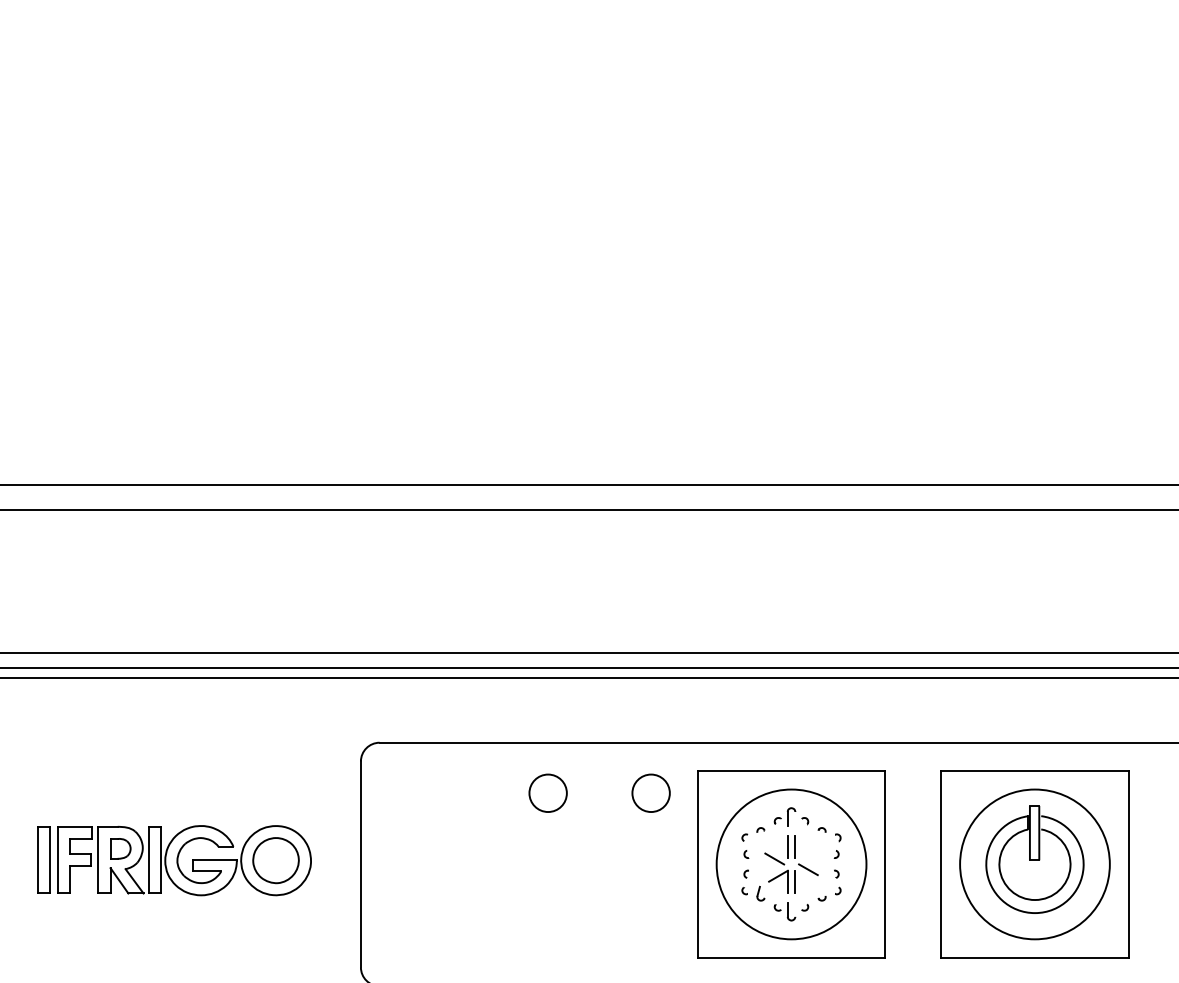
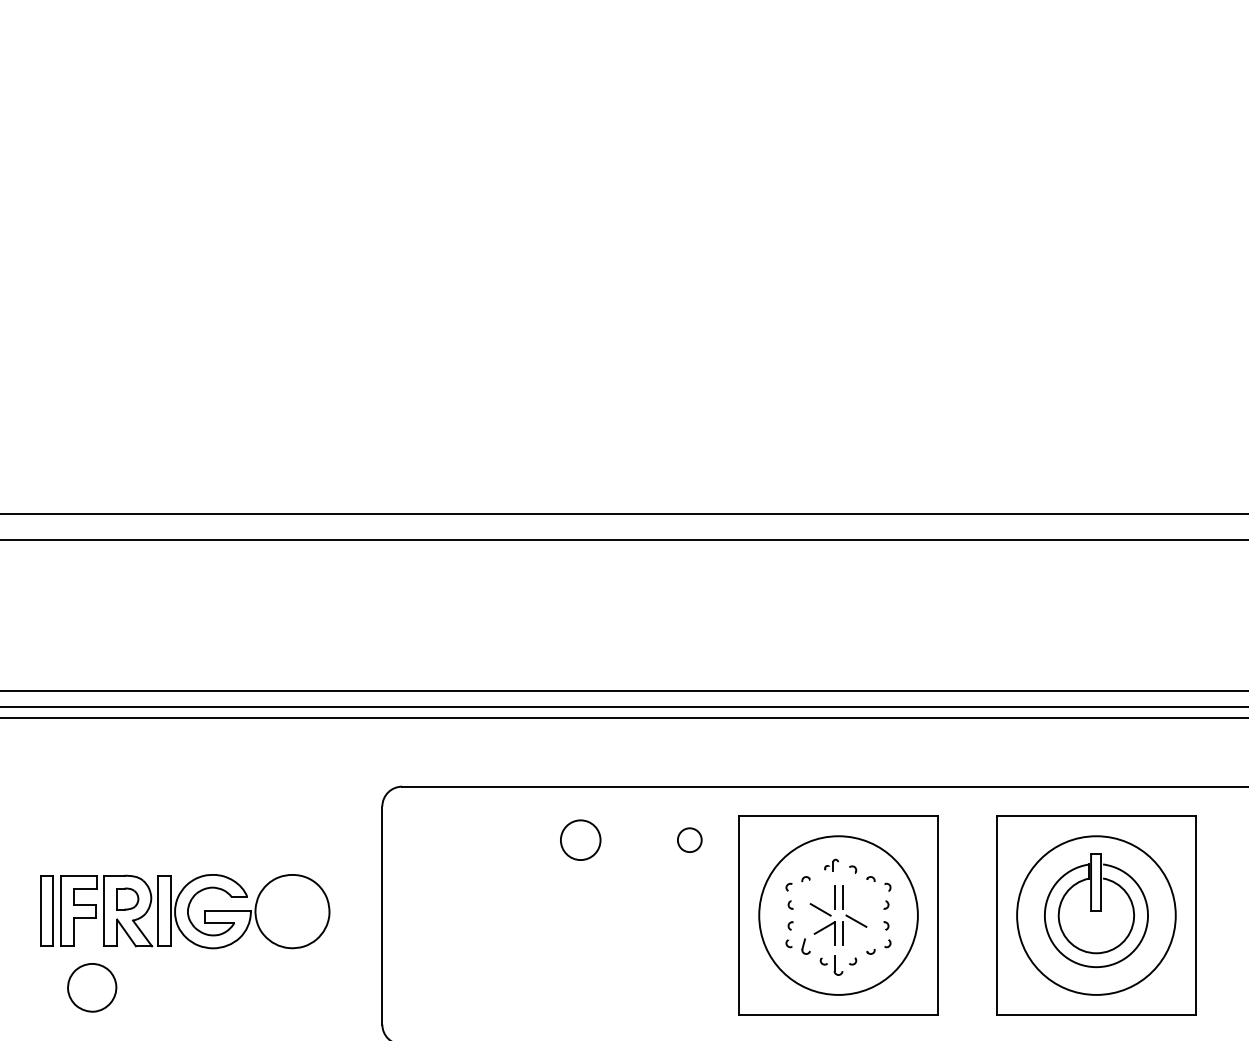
circle: (650, 793) -> (689, 840), size x0.6
part: (784, 816) -> (831, 864), size x0.6
part: (275, 860) -> (91, 987), moved

